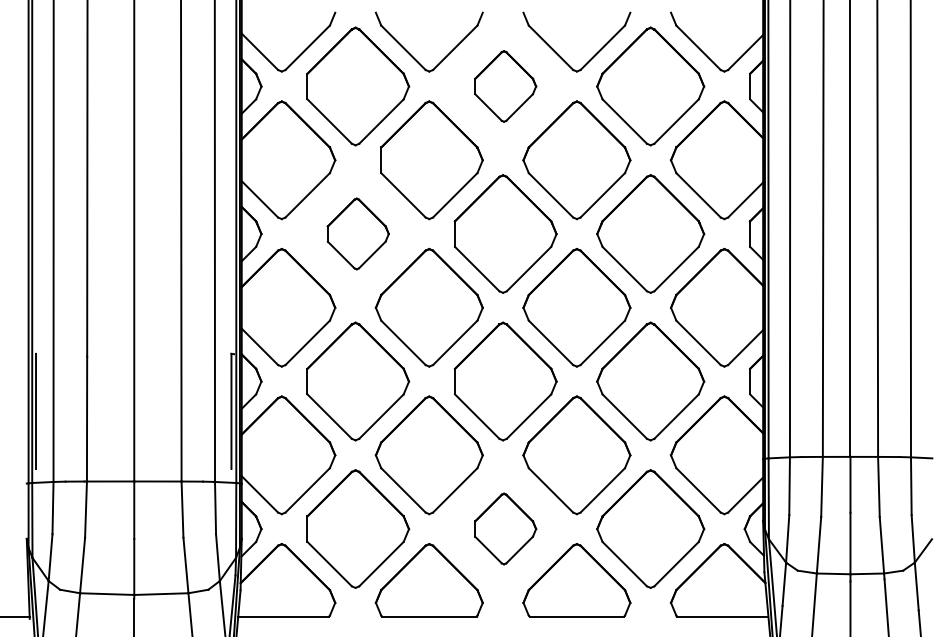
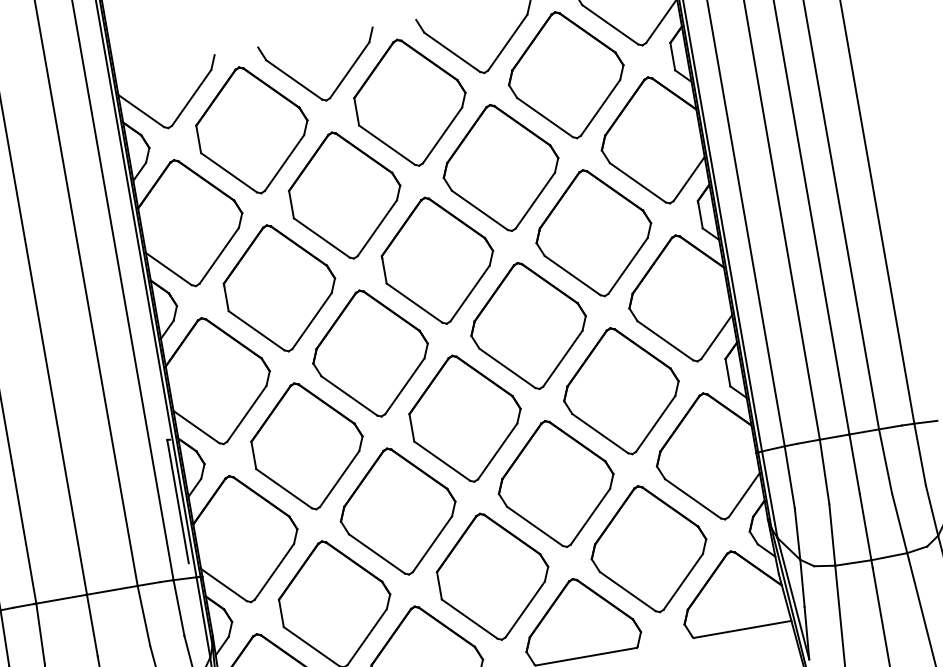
part: (505, 86) -> (410, 102), size x1.67
part: (358, 233) -> (280, 287), size x1.67
part: (505, 528) -> (493, 575), size x1.67

